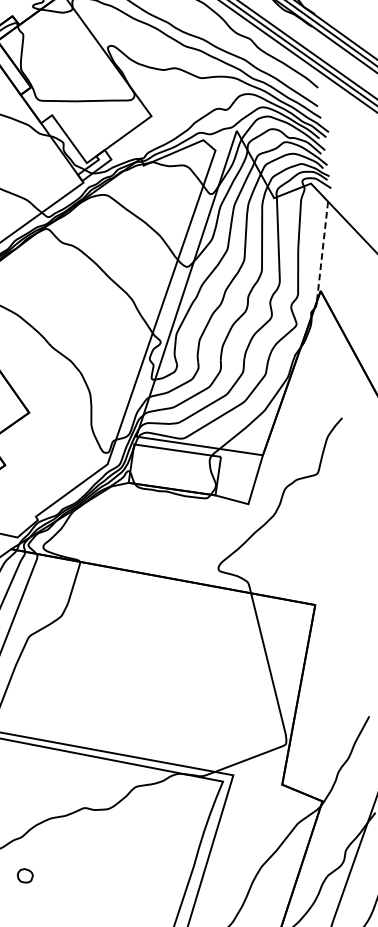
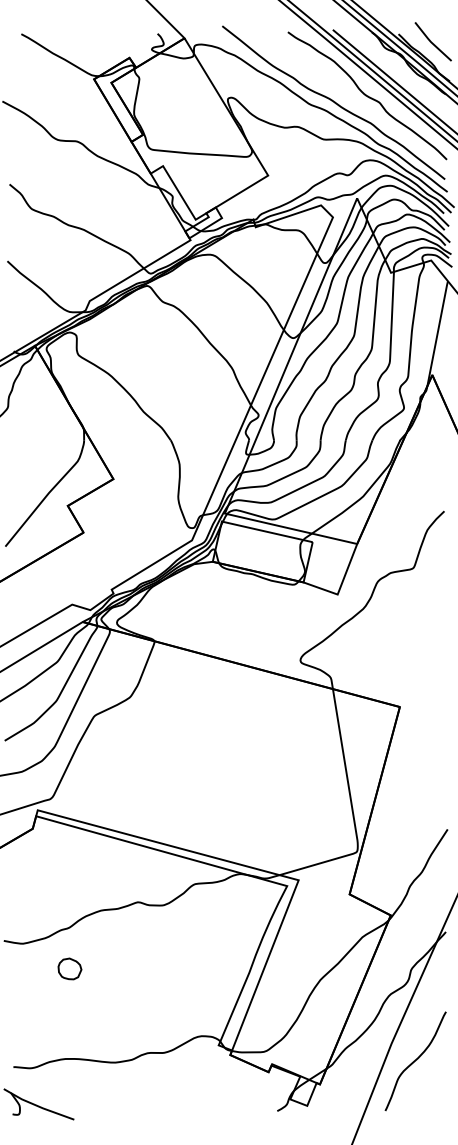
line: (322, 251) -> (437, 333), dashed -> solid
part: (24, 875) -> (69, 968), size x1.43

